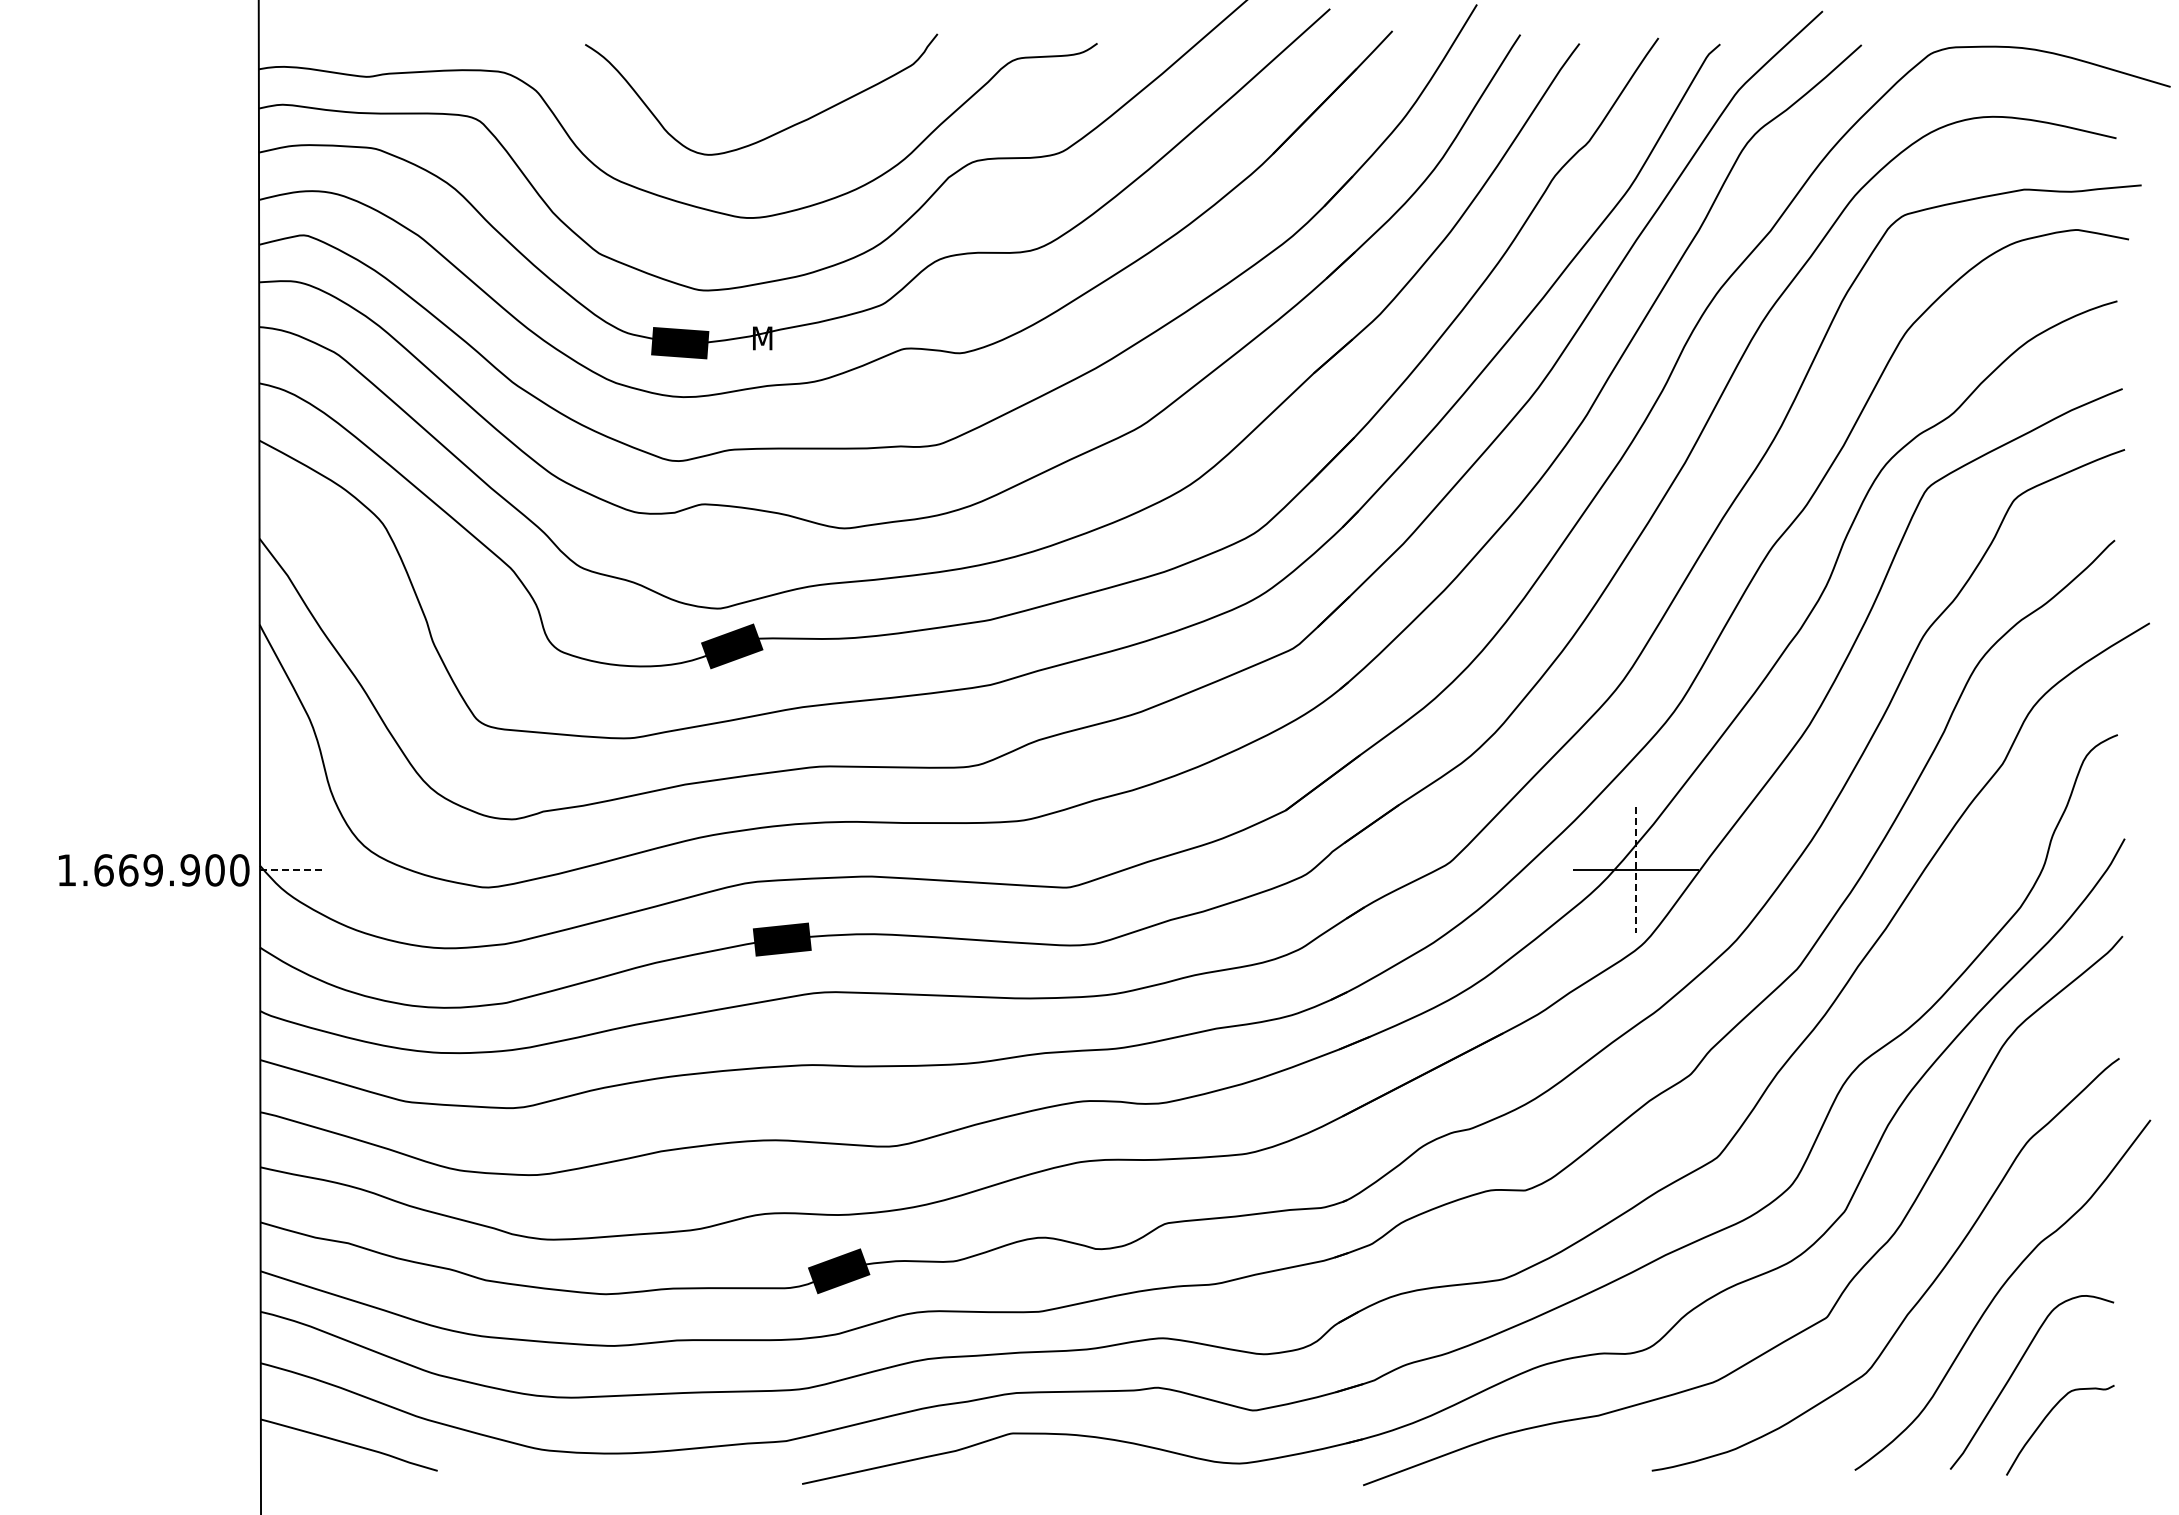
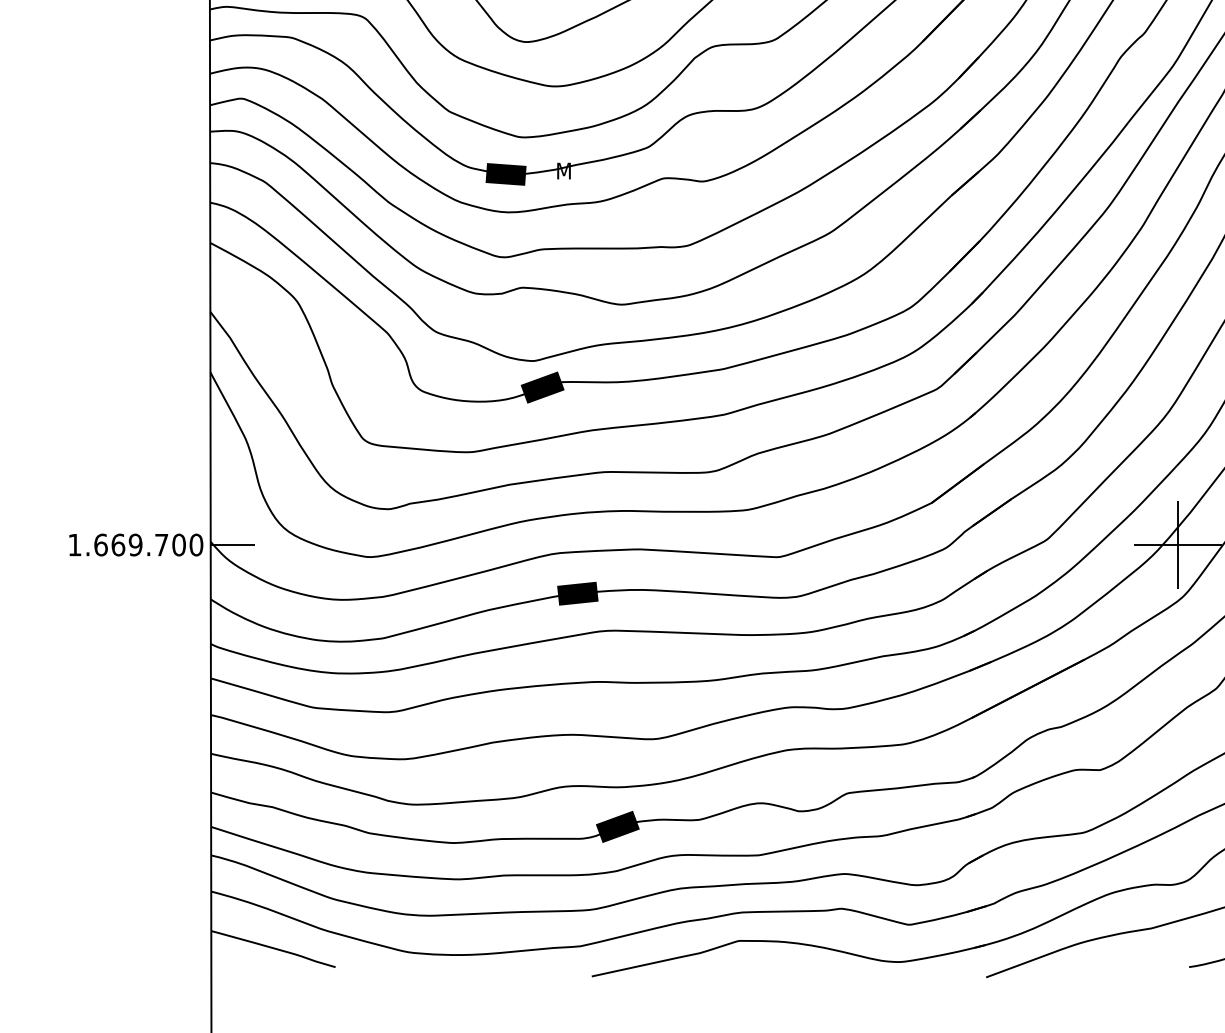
text: (189, 870) -> (161, 545), 1.669.900 -> 1.669.700
line: (292, 870) -> (233, 545), dashed -> solid
line: (1635, 870) -> (1177, 545), dashed -> solid

